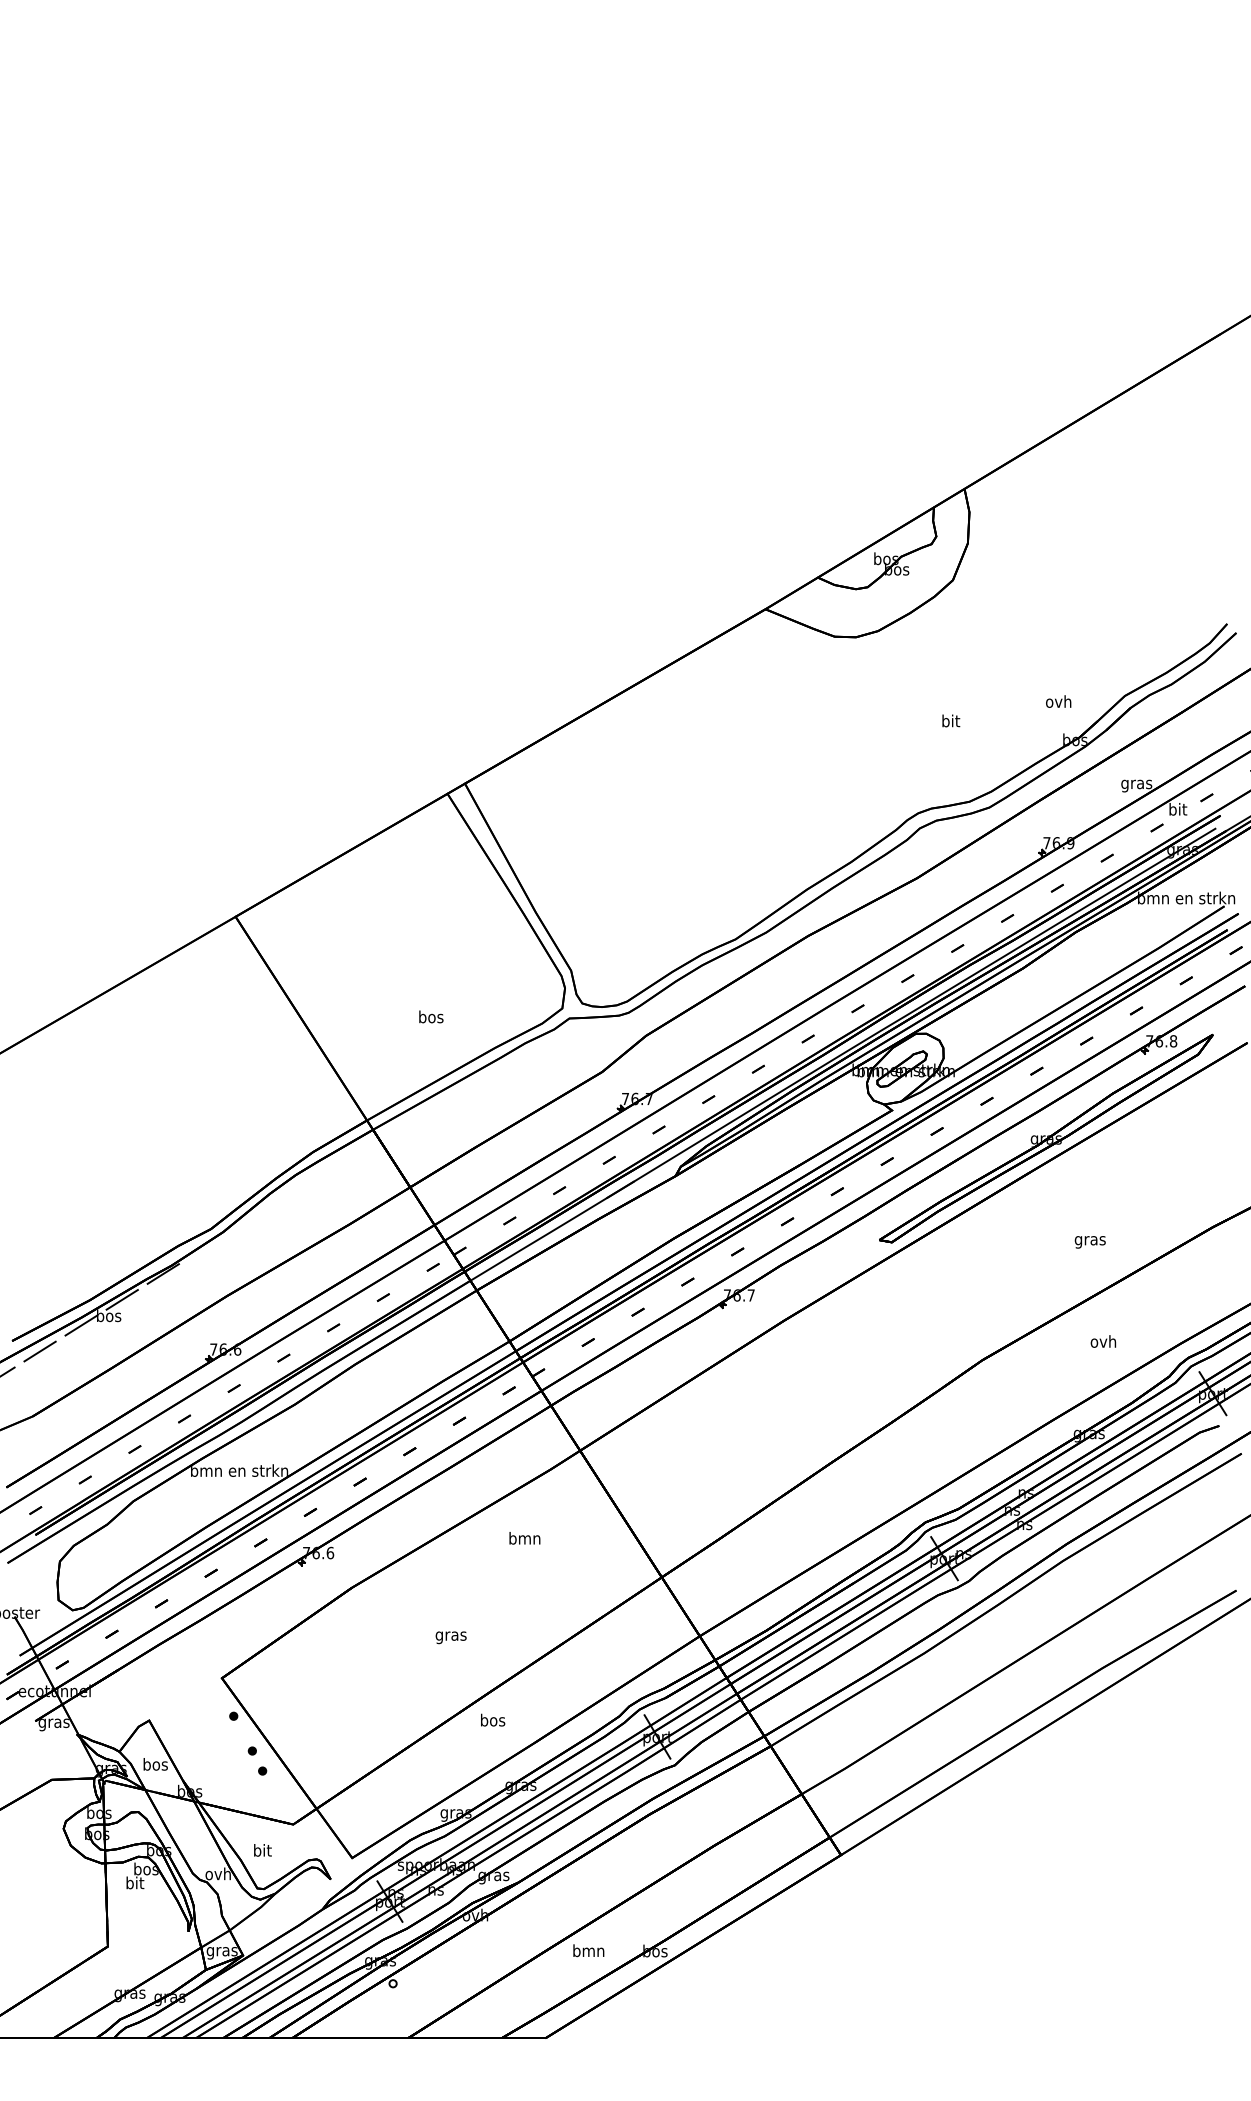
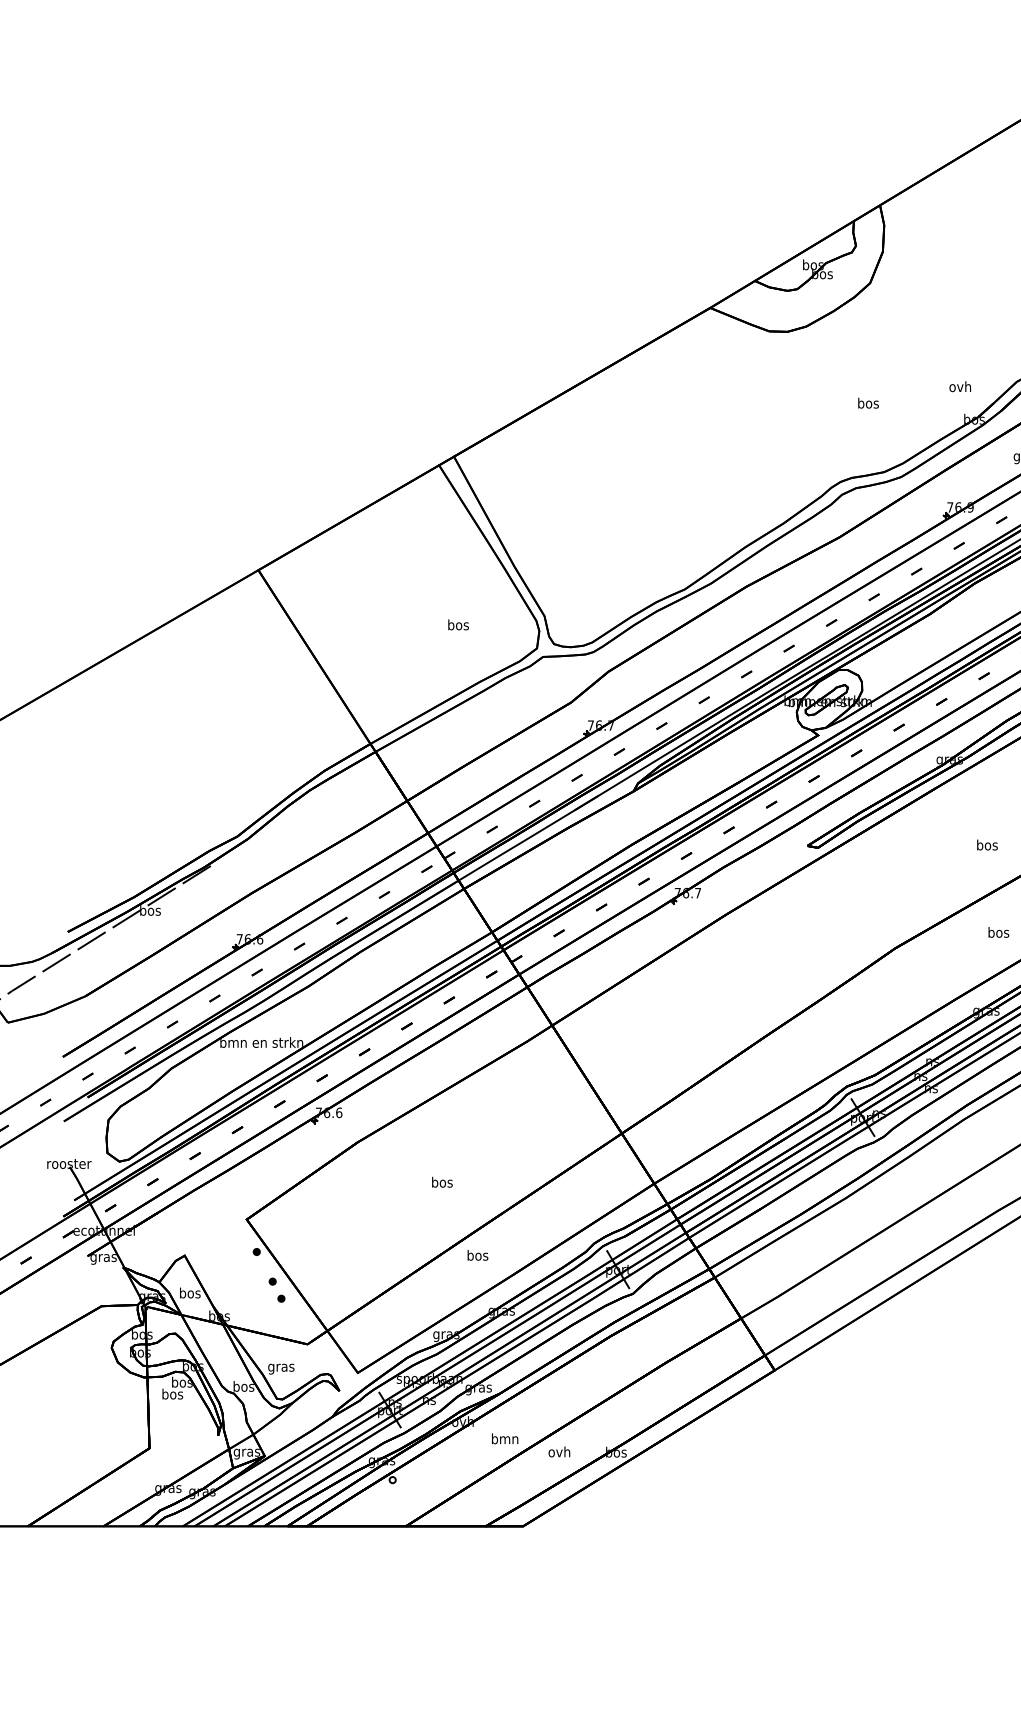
text: (951, 720) -> (868, 402), bit -> bos
text: (431, 1016) -> (458, 624), moved
text: (1089, 1240) -> (986, 846), gras -> bos
text: (1103, 1341) -> (998, 932), ovh -> bos
text: (524, 1538) -> (504, 1438), moved
text: (450, 1636) -> (441, 1183), gras -> bos
text: (262, 1851) -> (281, 1367), bit -> gras
text: (217, 1873) -> (242, 1386), ovh -> bos
text: (135, 1882) -> (173, 1393), bit -> bos
text: (588, 1950) -> (559, 1451), bmn -> ovh

